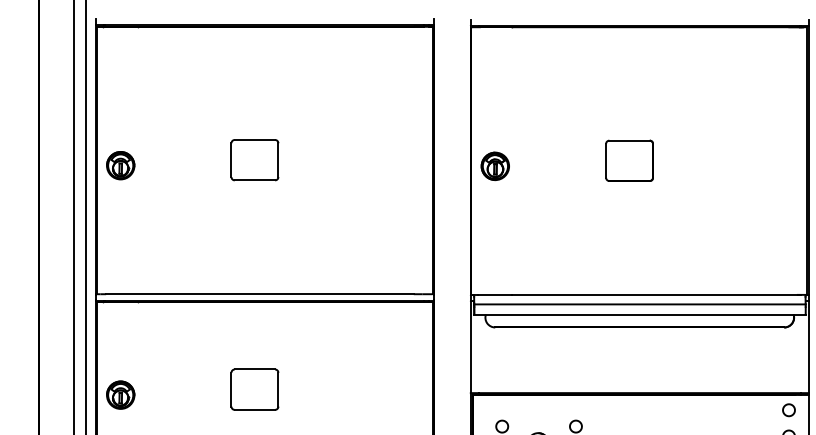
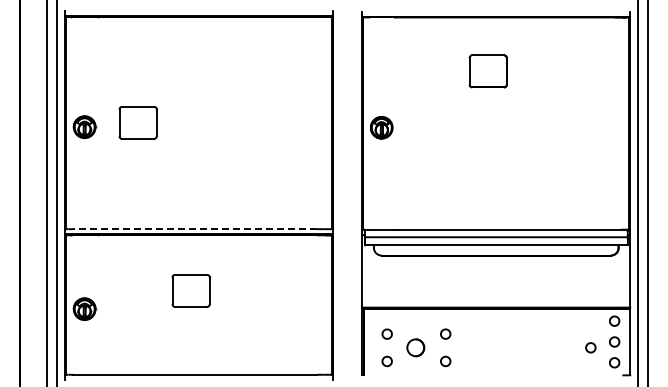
part: (254, 159) -> (137, 122), moved
part: (628, 160) -> (487, 71), moved
line: (260, 294) -> (195, 229), solid -> dashed
part: (254, 389) -> (190, 290), moved

